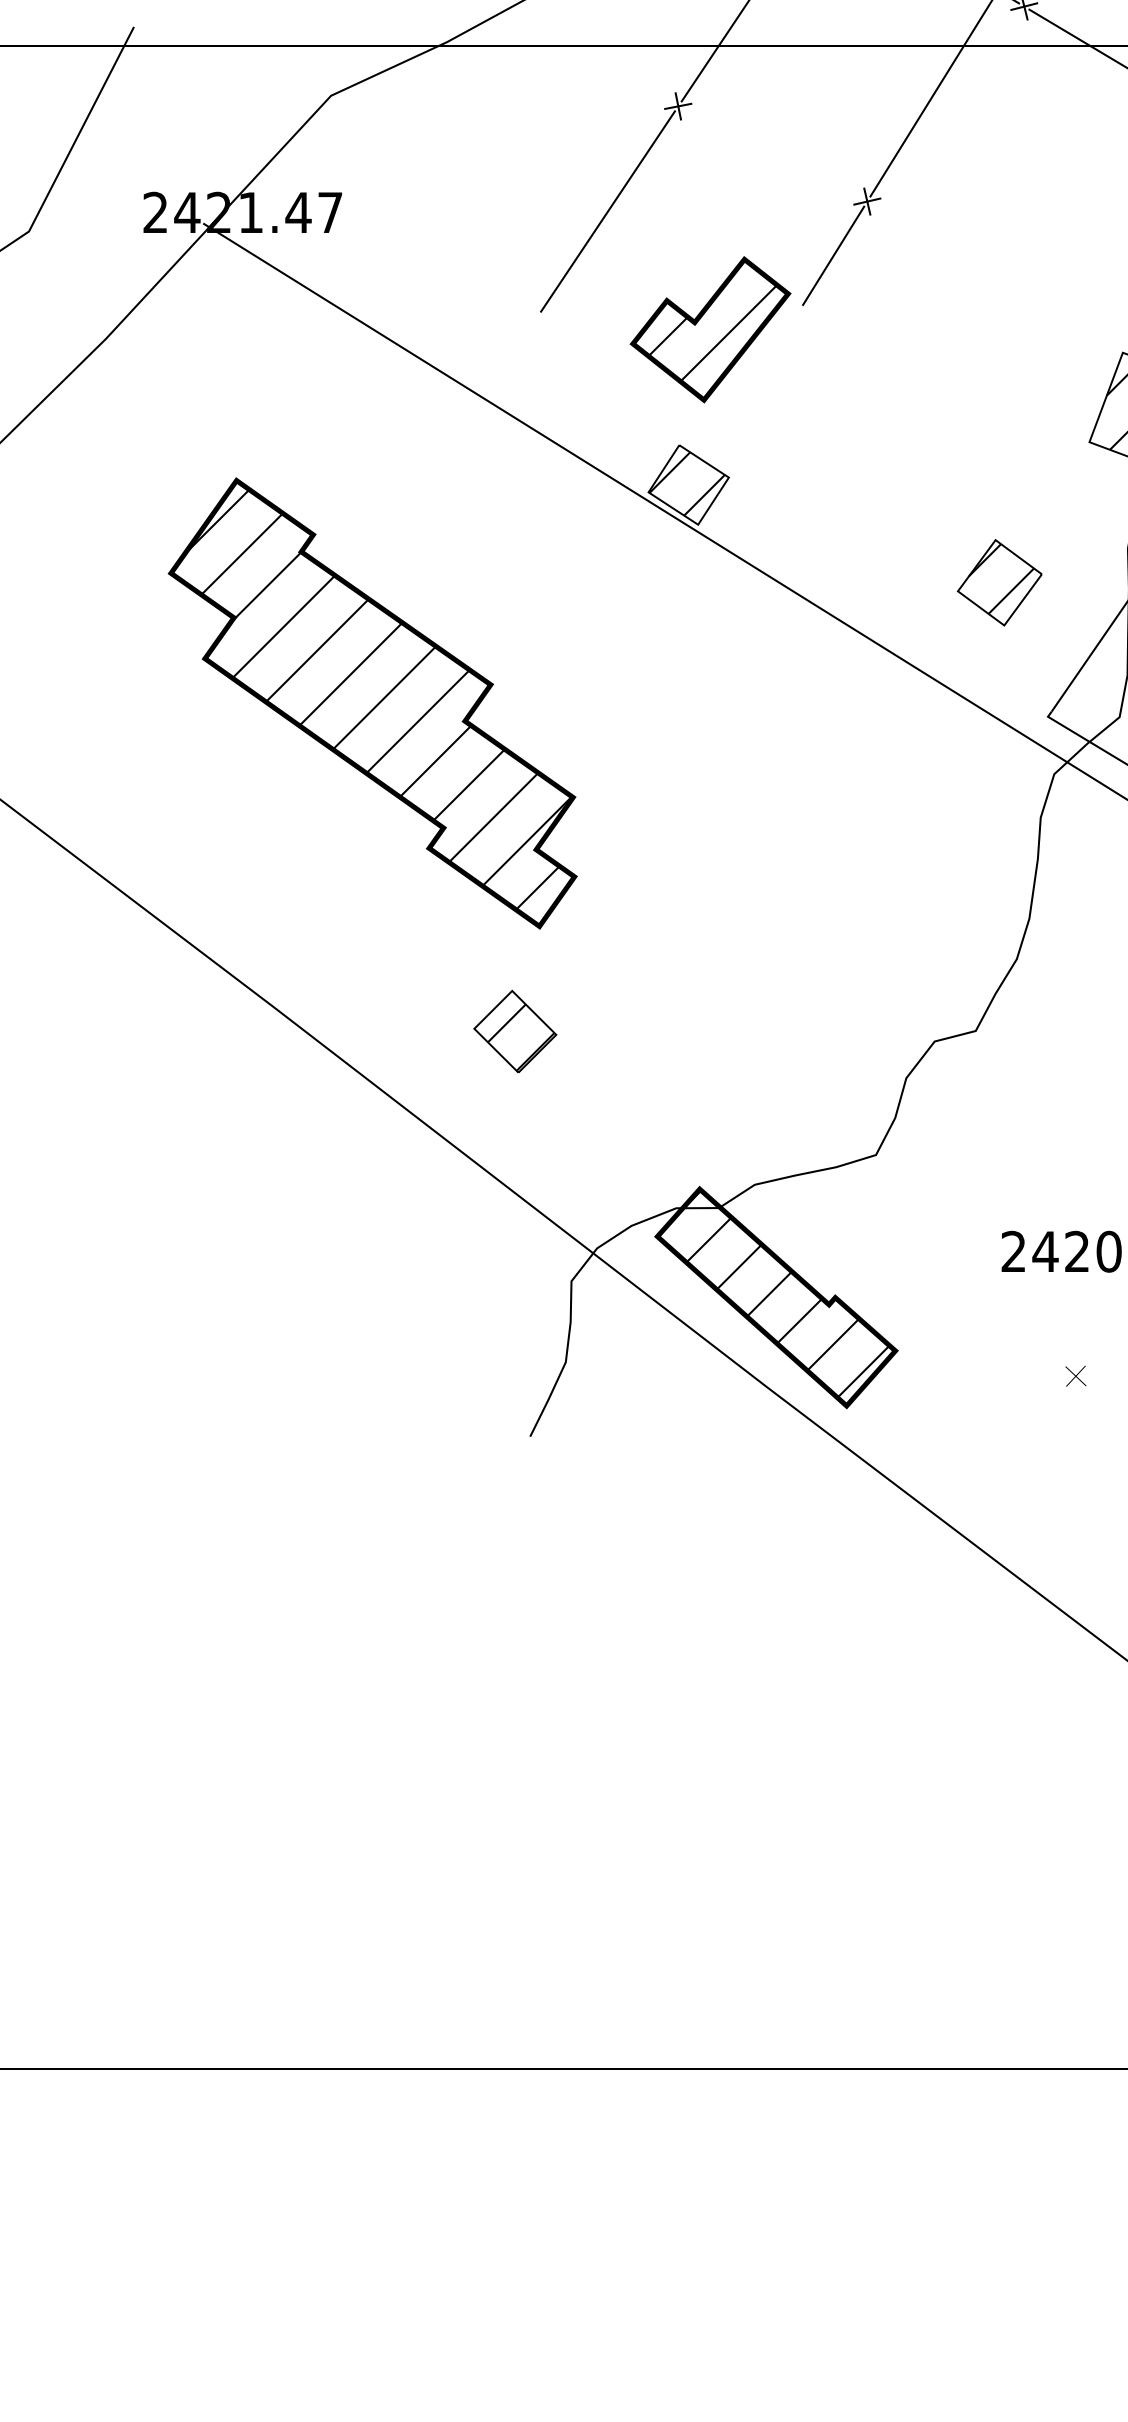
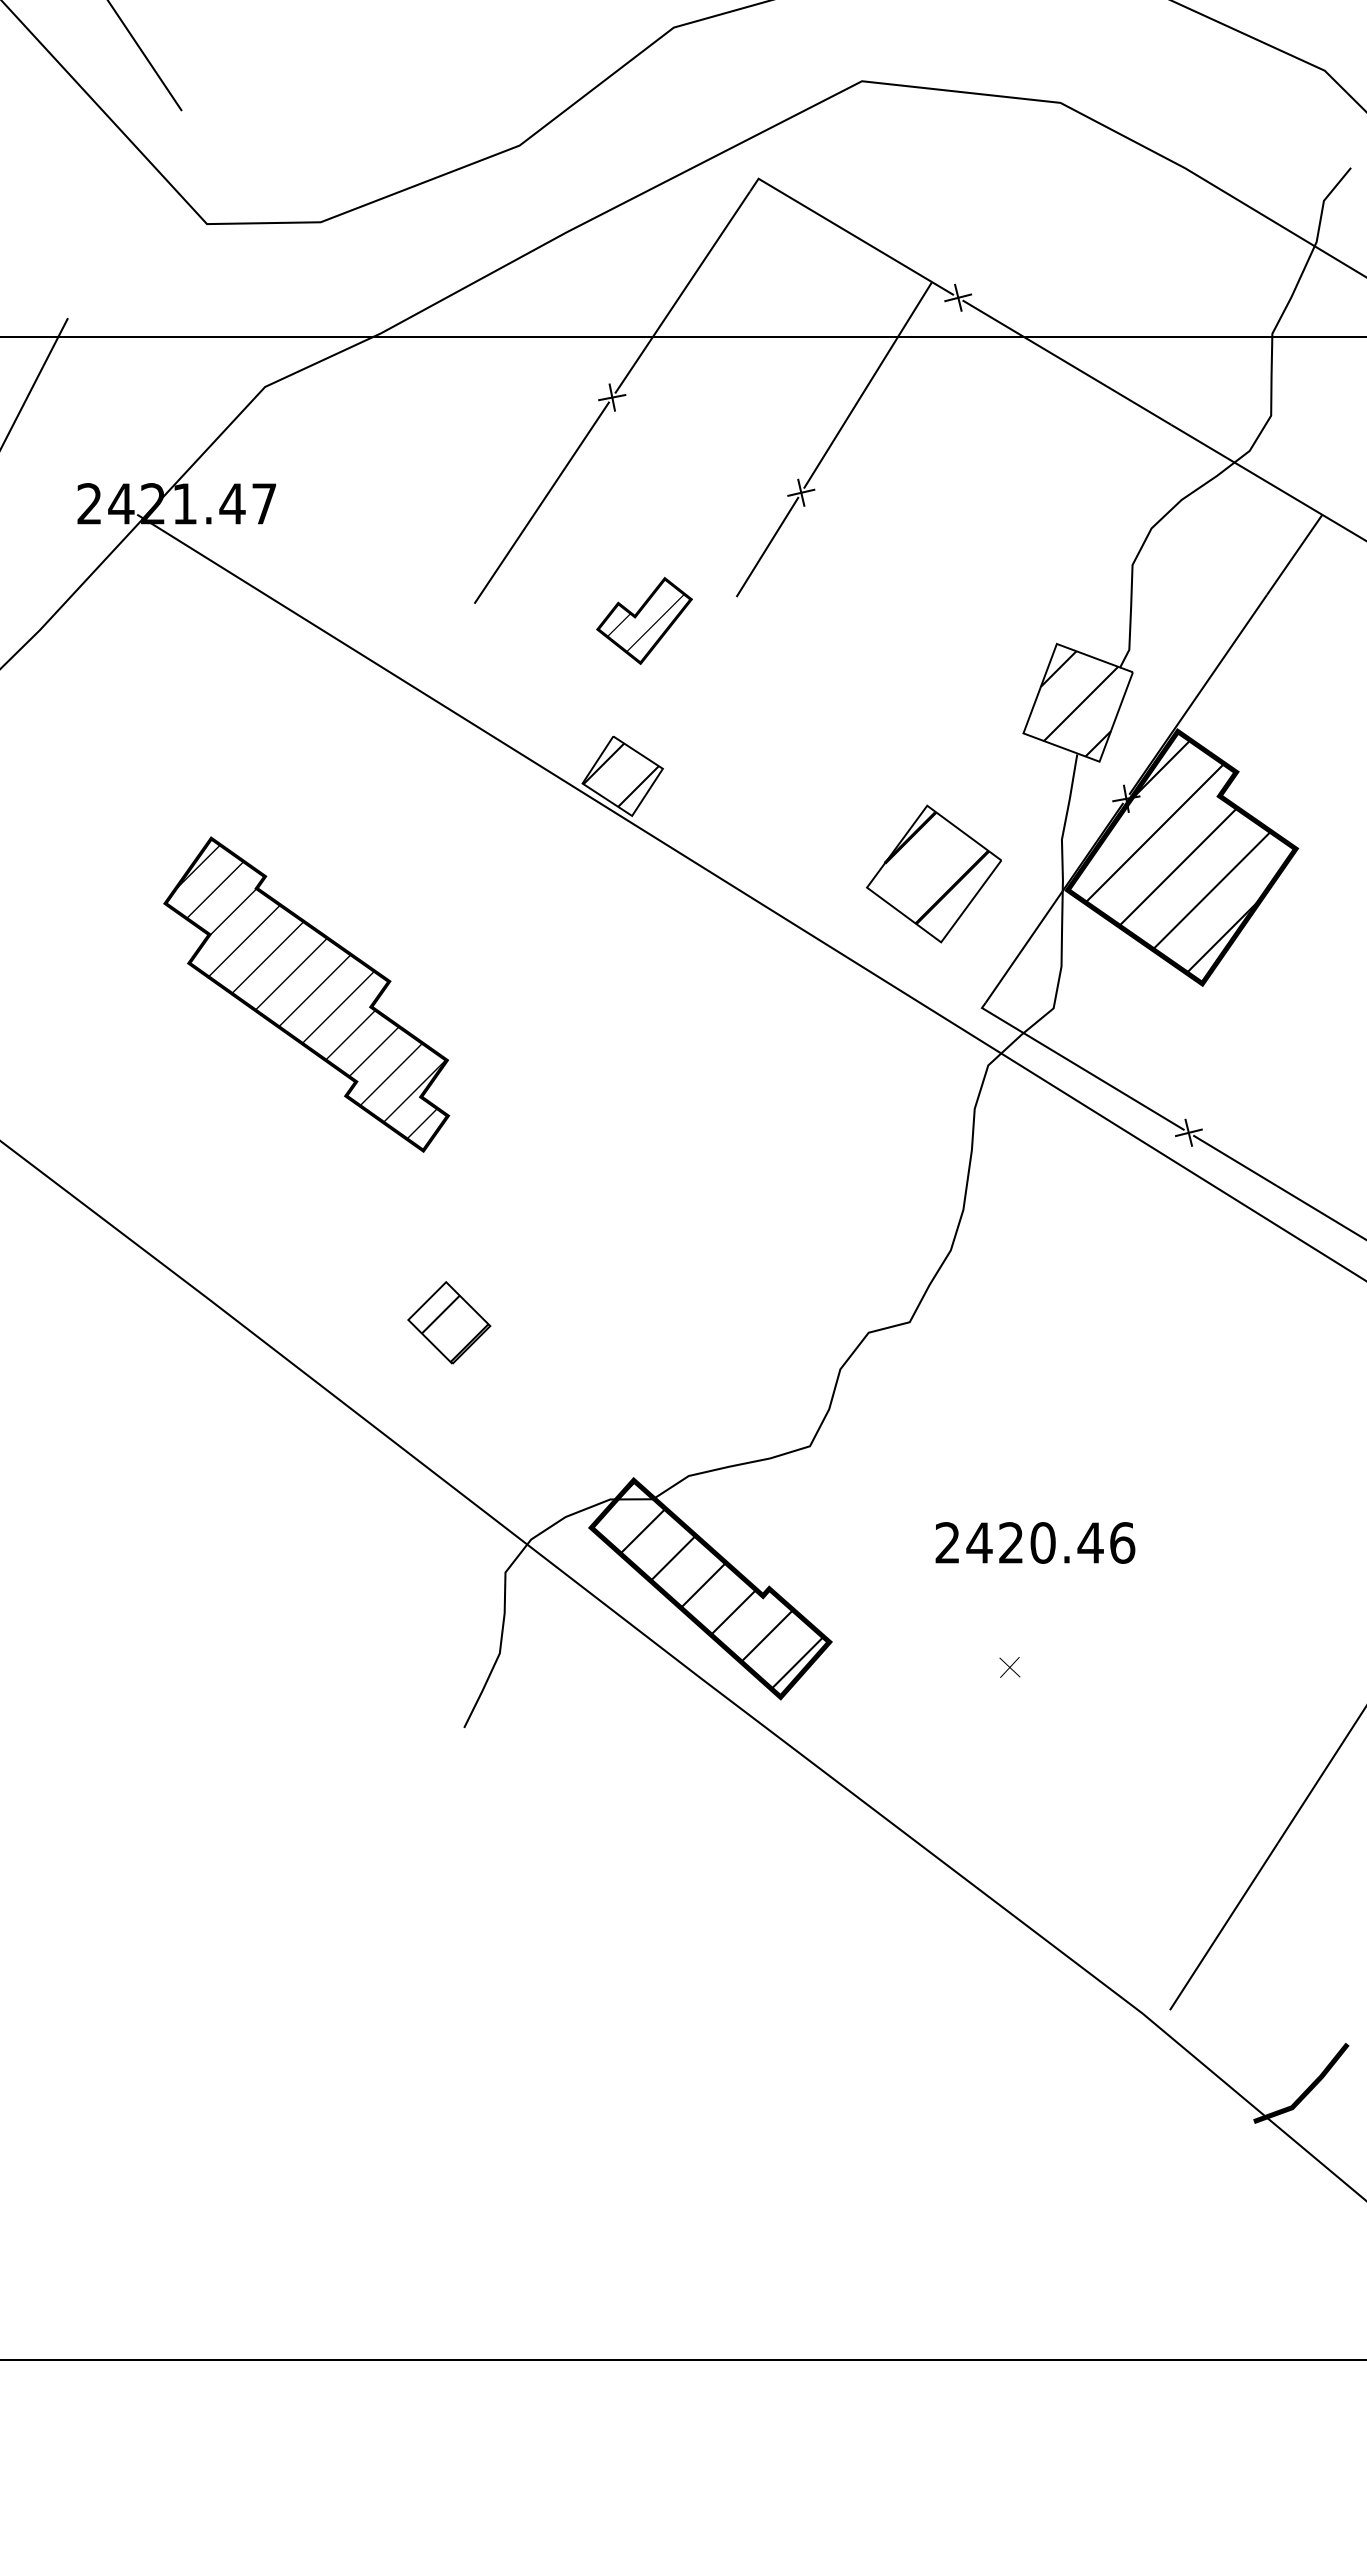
part: (710, 329) -> (644, 620), size x0.6
part: (999, 582) -> (933, 873), size x1.6
part: (372, 703) -> (306, 994), size x0.7

